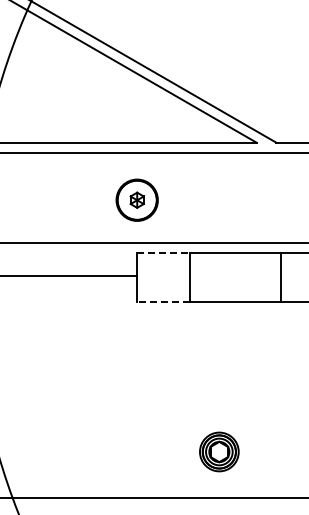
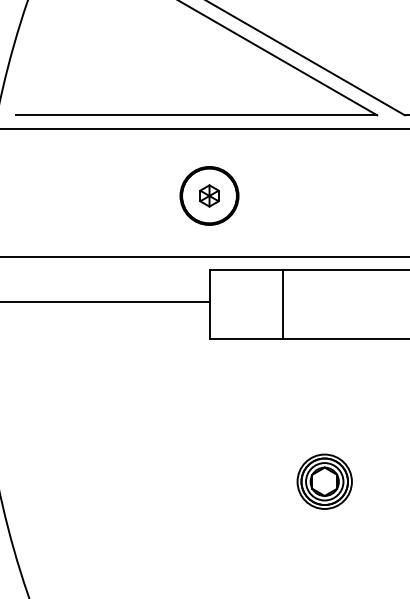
line: (163, 252) -> (246, 269), dashed -> solid
line: (162, 302) -> (244, 339), dashed -> solid
part: (219, 451) -> (324, 481), moved

